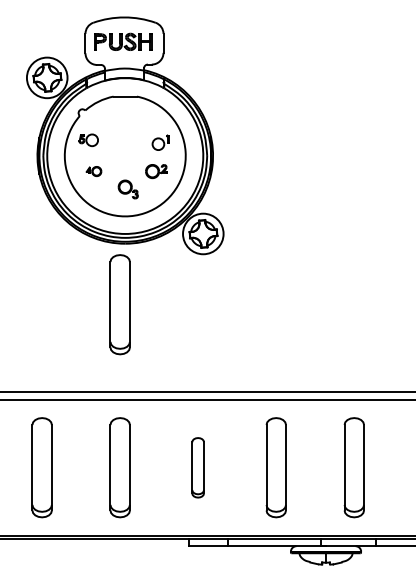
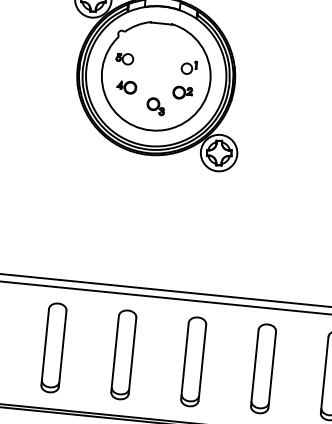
part: (93, 171) -> (126, 87), size x1.43
part: (119, 304) -> (137, 208), removed
part: (197, 467) -> (193, 361), size x1.67

